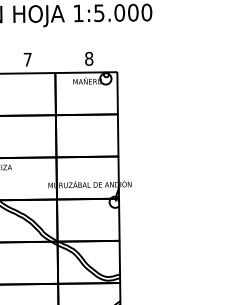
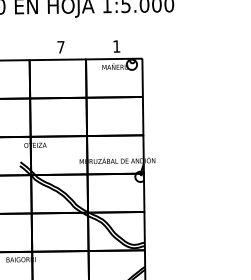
text: (88, 58) -> (116, 46), 8 -> 1

